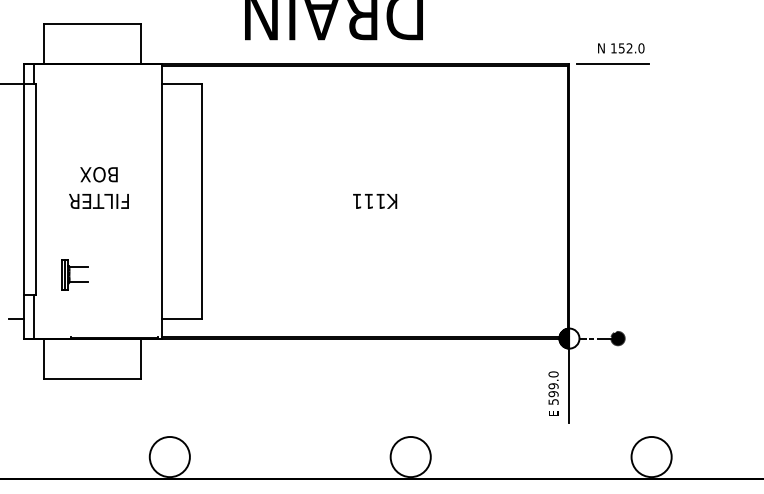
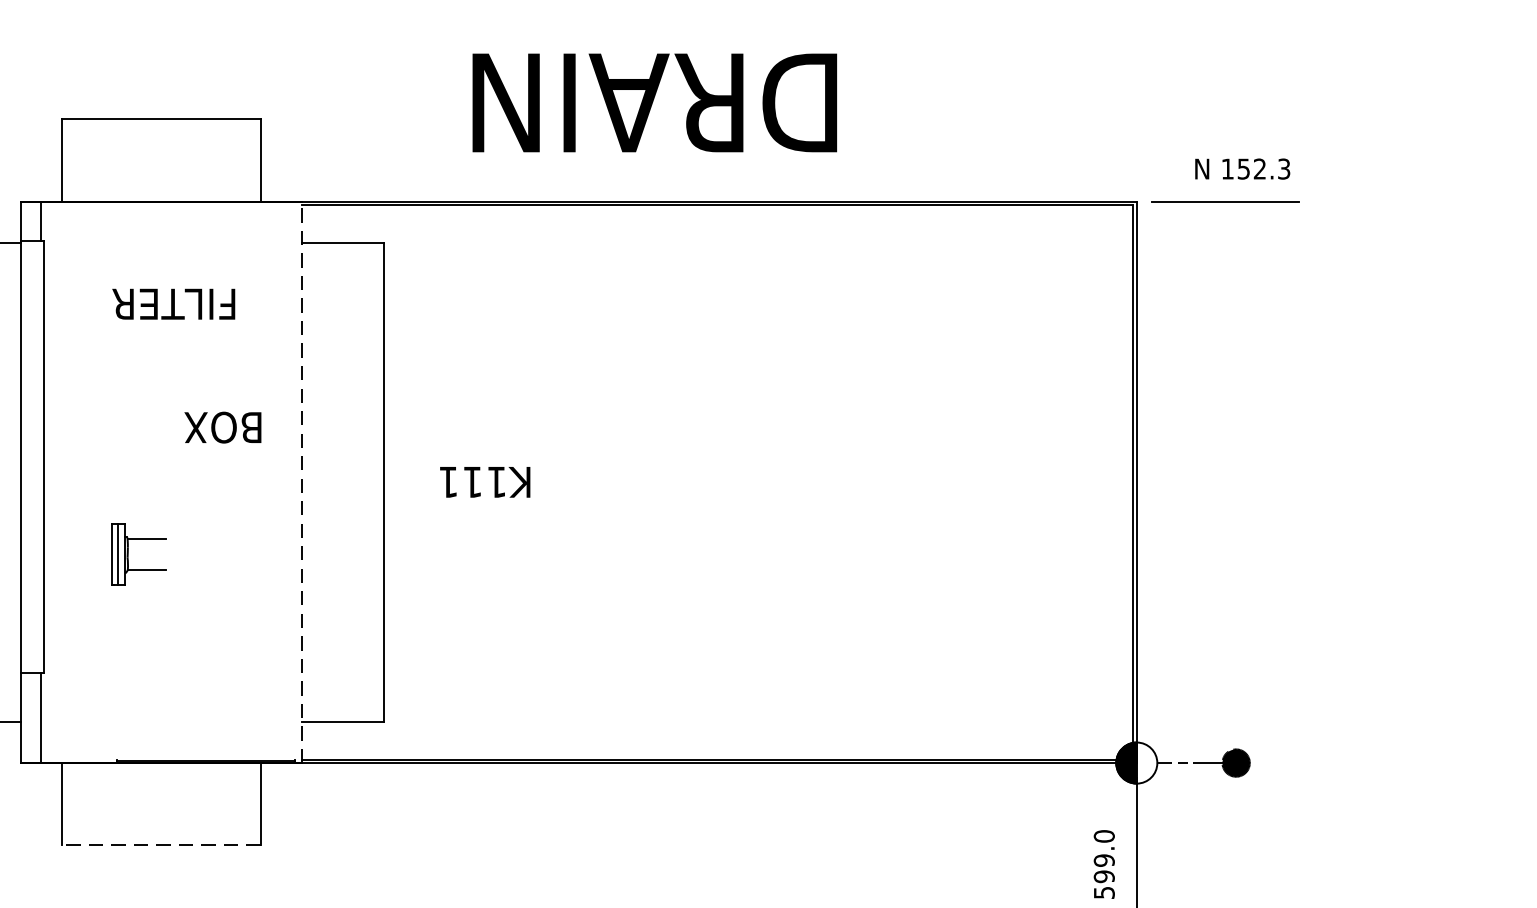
text: (641, 48) -> (1284, 169), 152.0 -> 152.3
text: (98, 174) -> (221, 427), moved
line: (161, 200) -> (301, 480), solid -> dashed
text: (98, 201) -> (172, 304), moved
text: (375, 201) -> (486, 482), moved
part: (74, 274) -> (138, 554), moved
line: (92, 378) -> (160, 844), solid -> dashed

